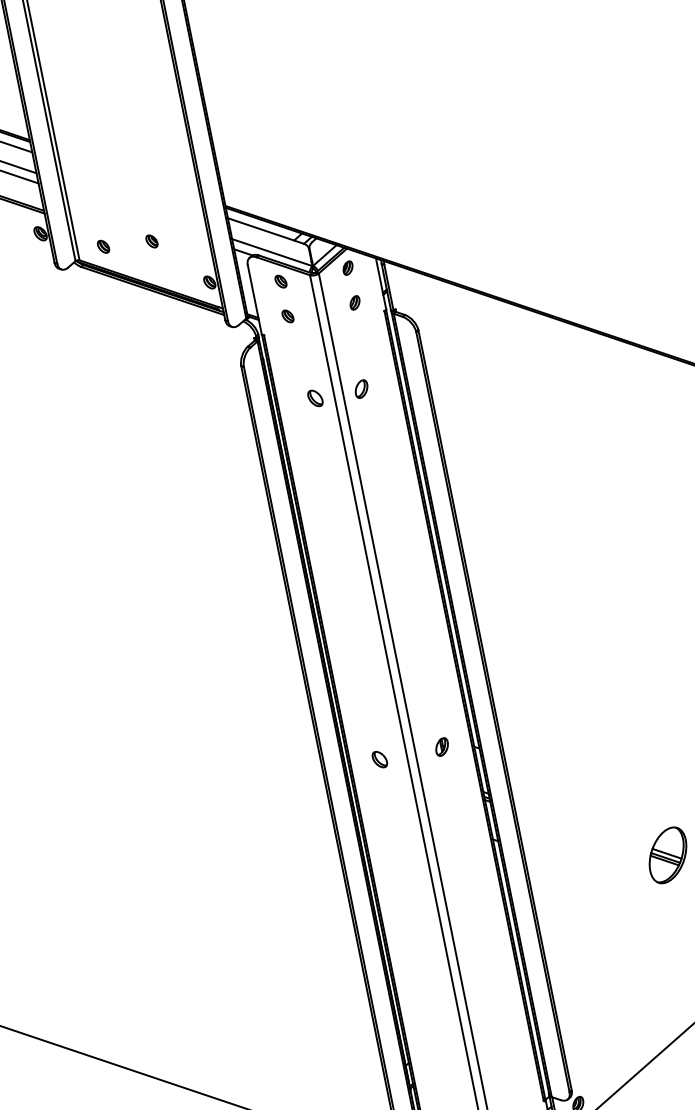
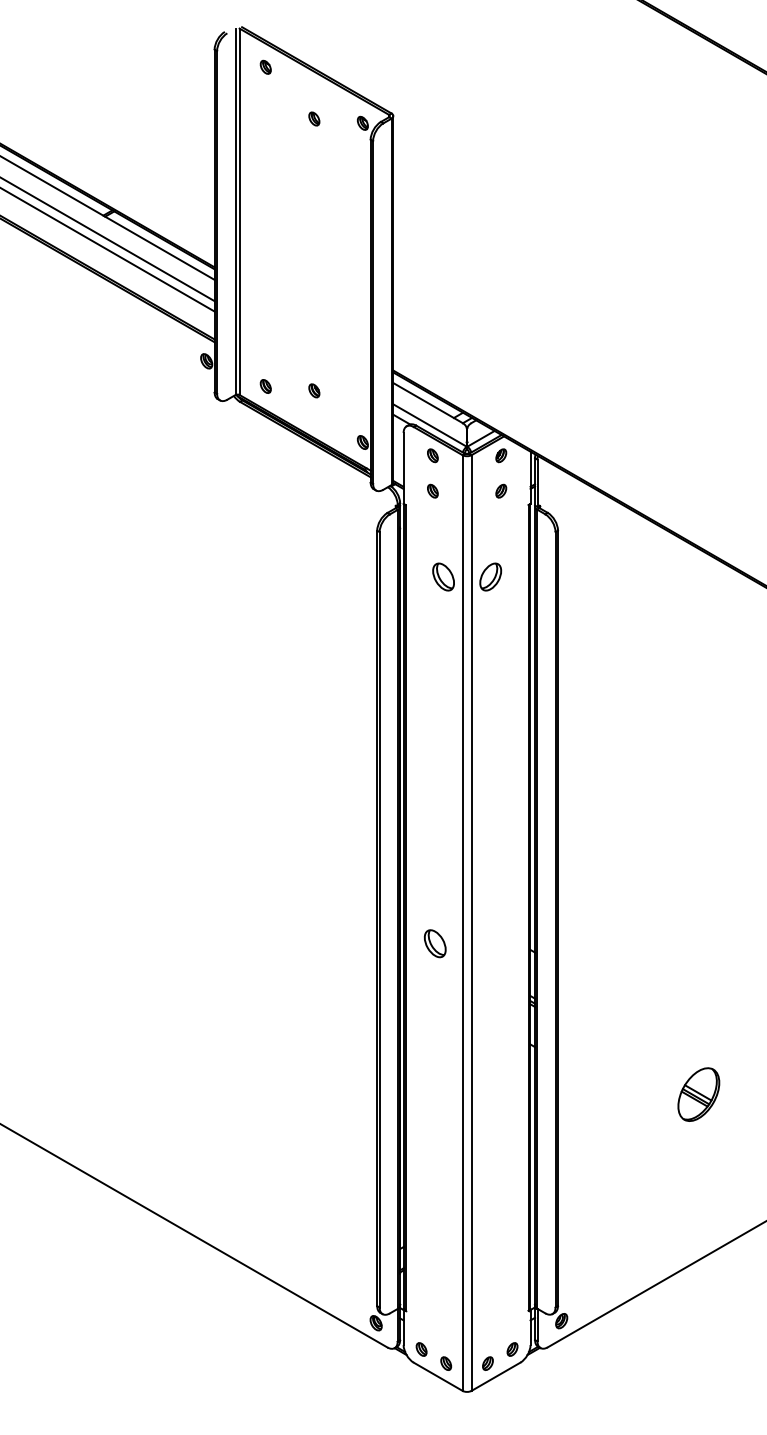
part: (361, 388) -> (490, 576), size x1.6
part: (315, 397) -> (443, 576), size x1.6
part: (441, 746) -> (498, 943), removed
part: (379, 759) -> (435, 943), size x1.6

